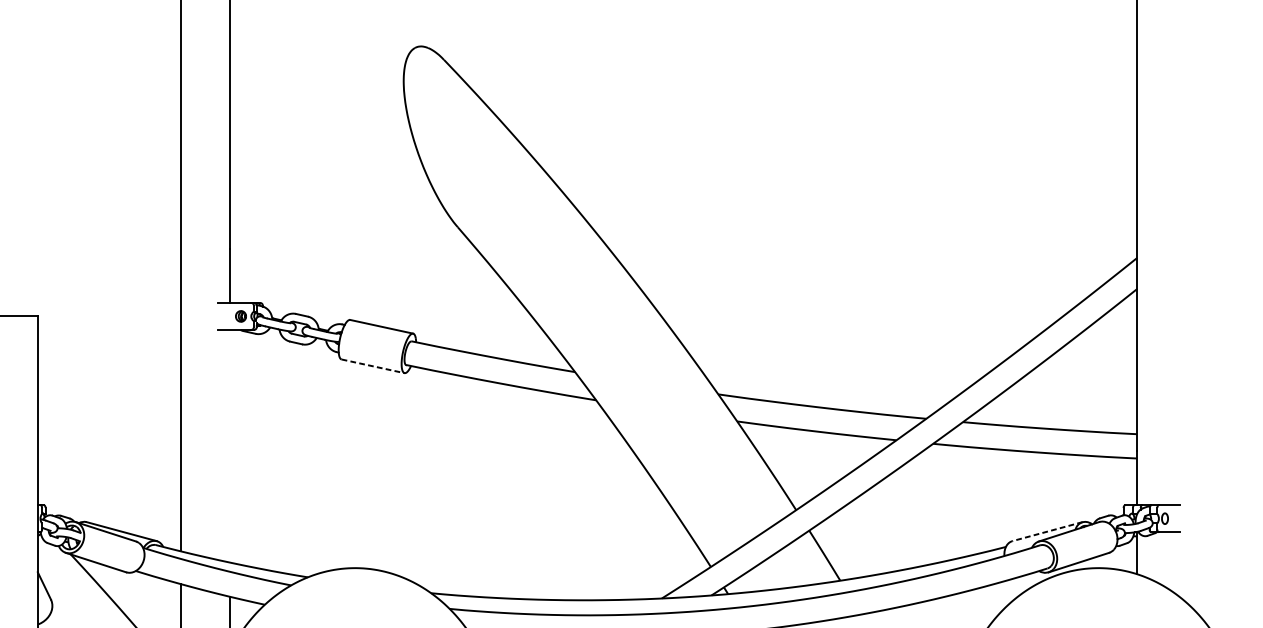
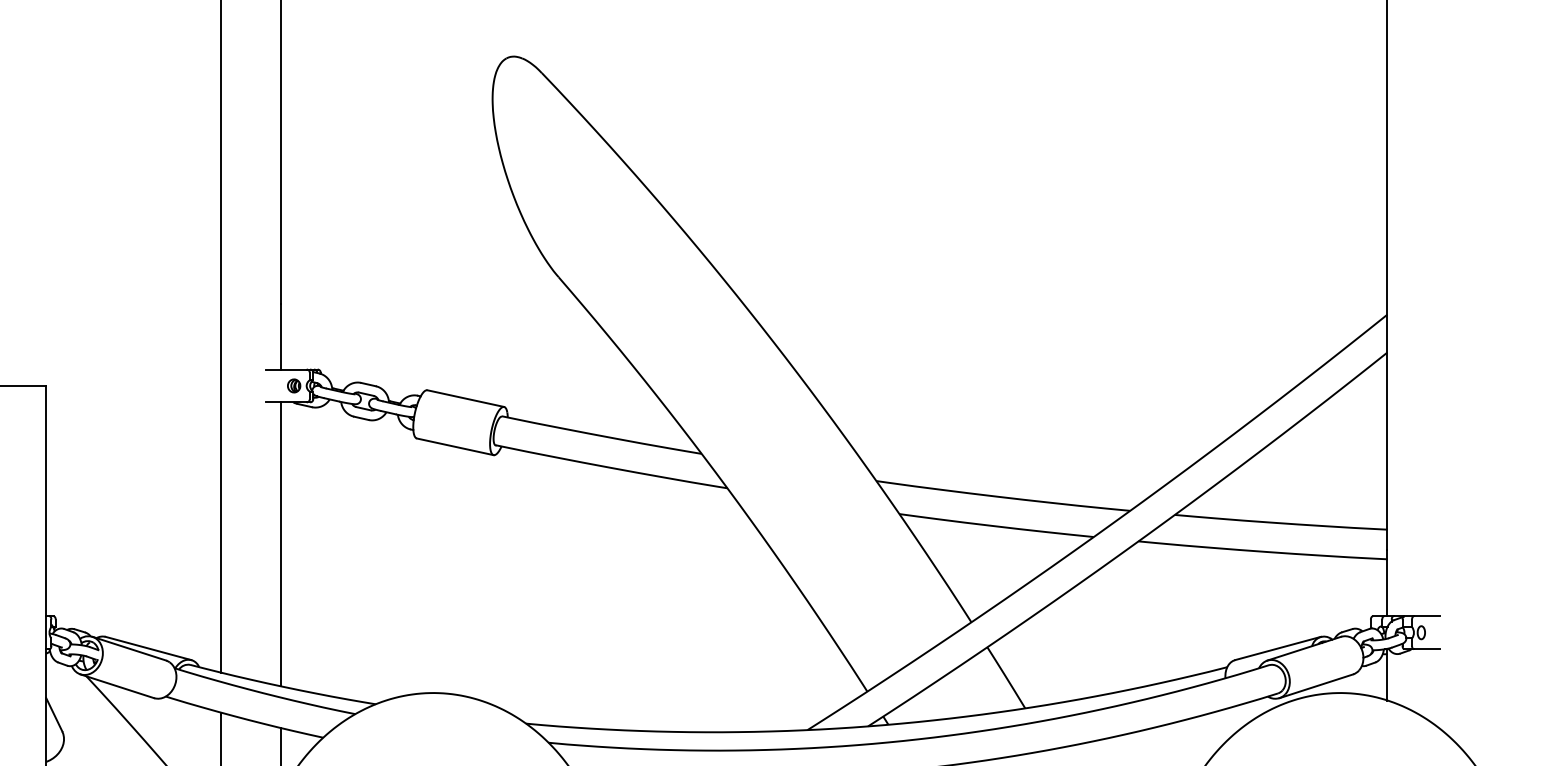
line: (373, 366) -> (455, 446), dashed -> solid
line: (229, 446) -> (280, 544), added
line: (1047, 531) -> (1277, 648), dashed -> solid

